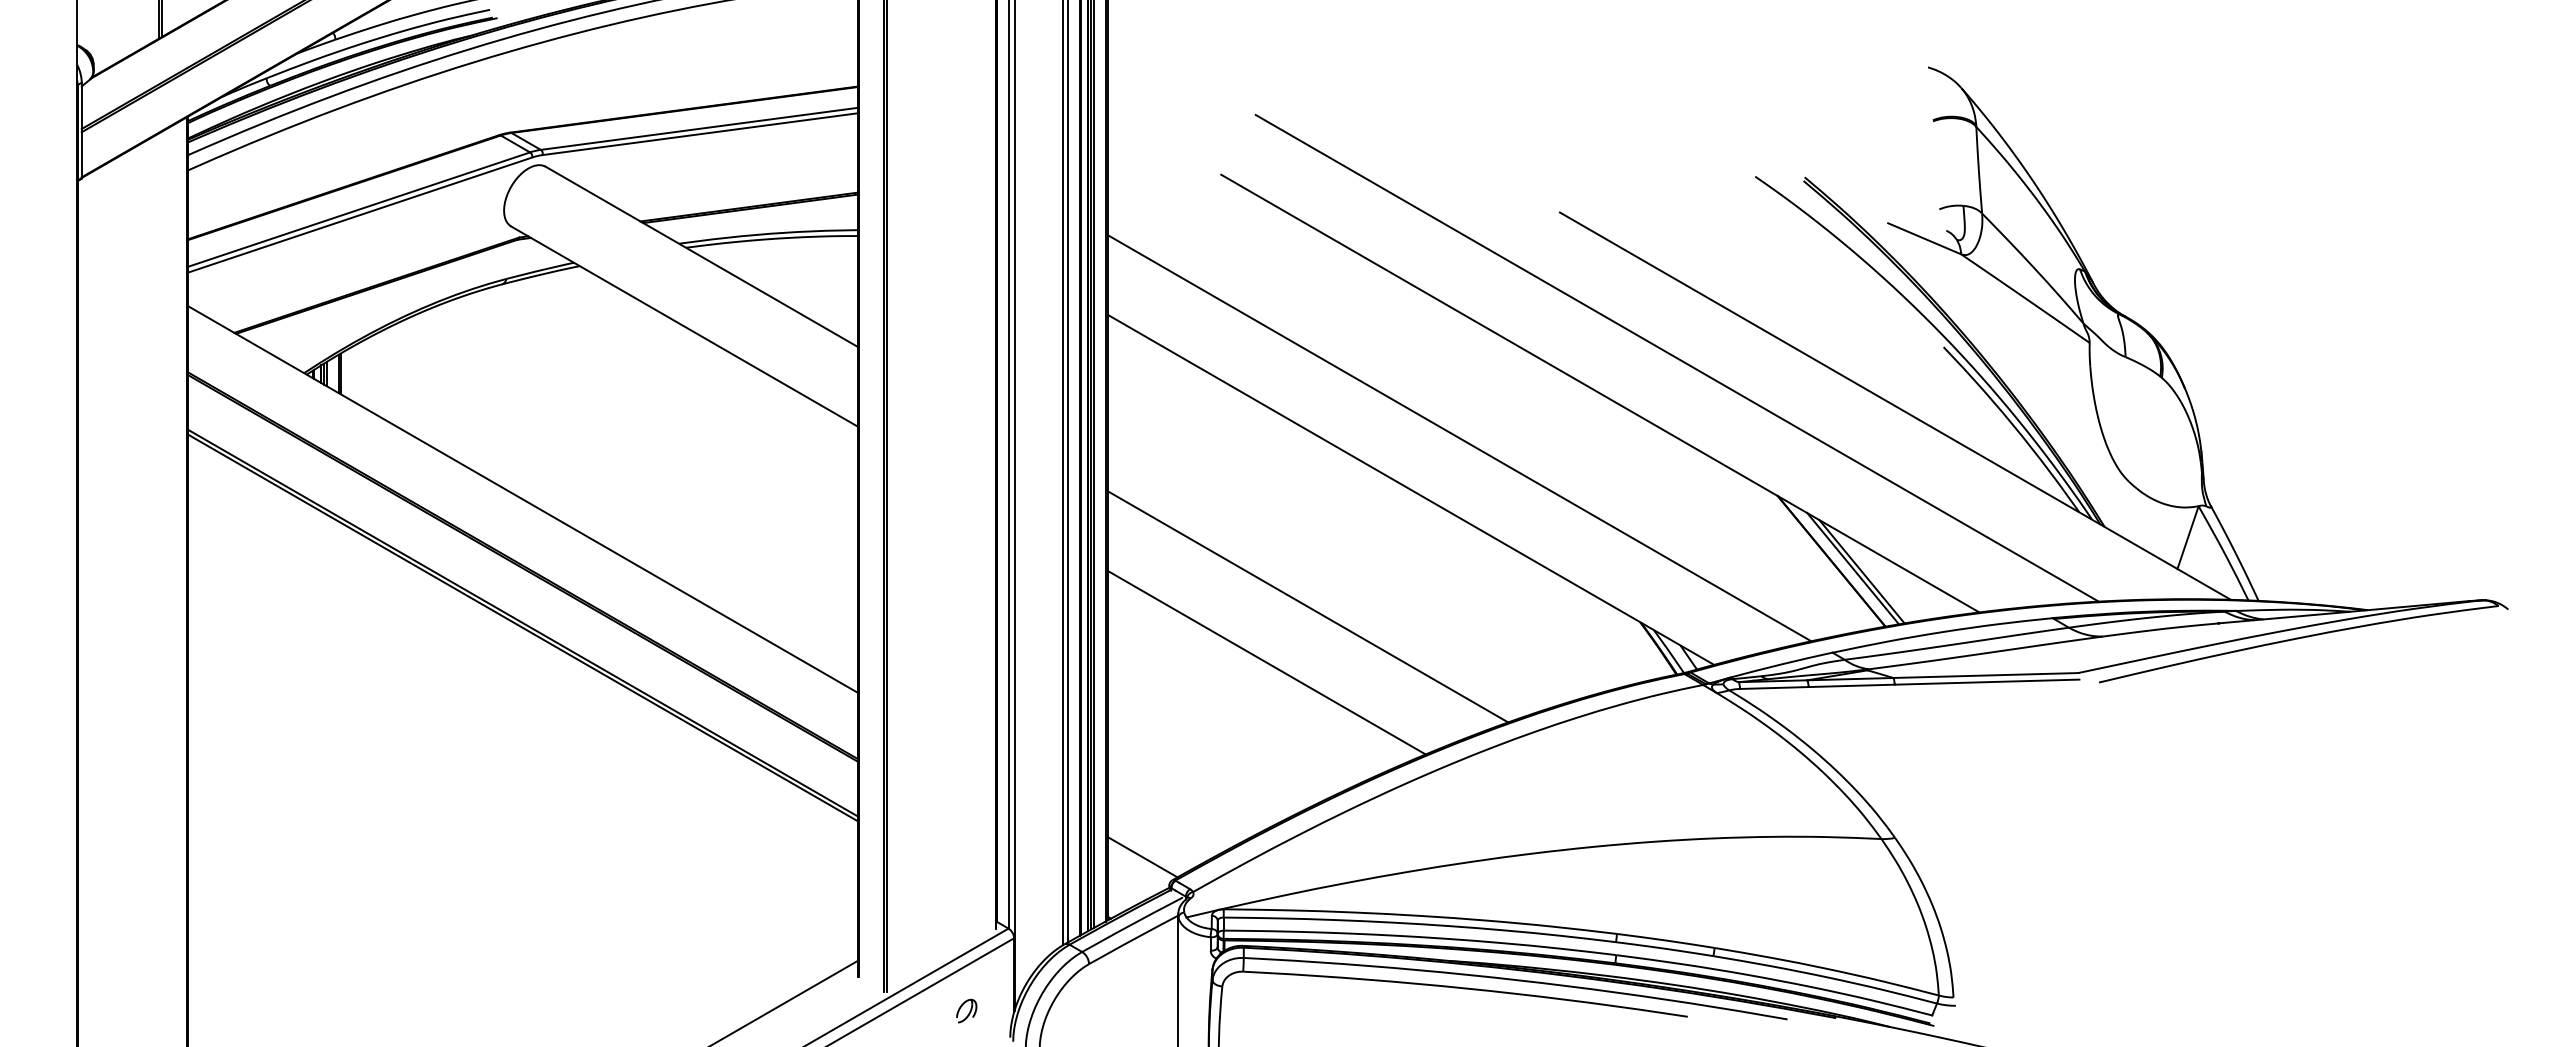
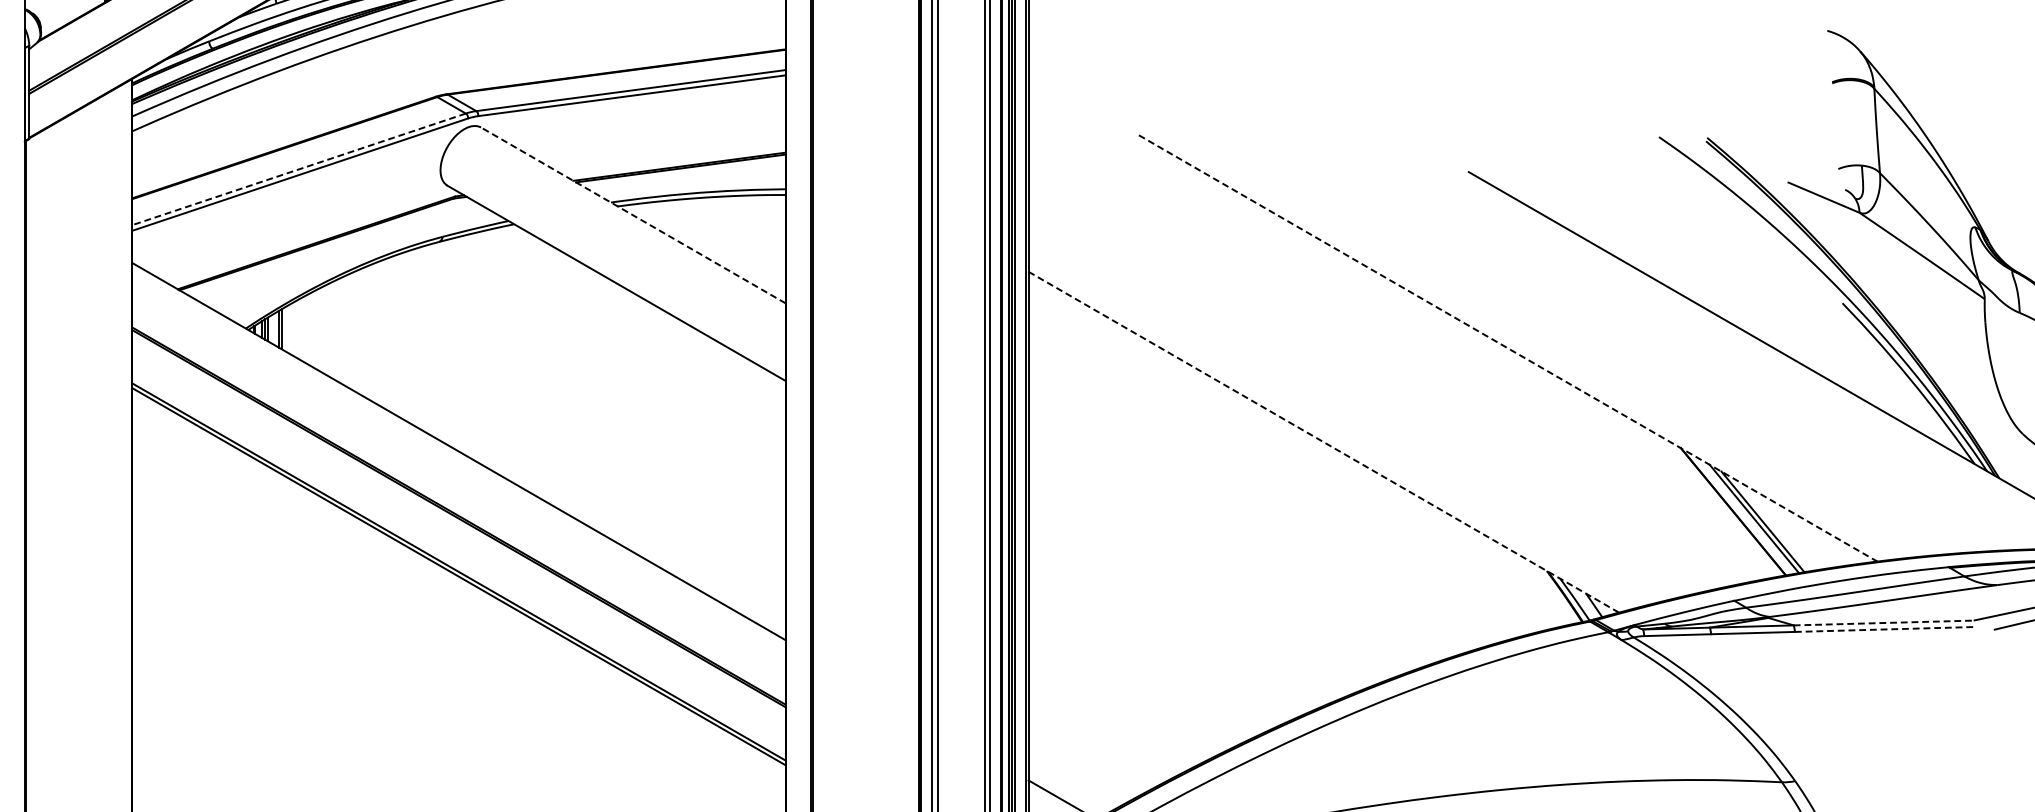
line: (358, 209) -> (298, 169), solid -> dashed
line: (702, 257) -> (633, 215), solid -> dashed
line: (1676, 357) -> (1582, 313), removed
line: (1600, 393) -> (1508, 348), solid -> dashed
line: (1459, 438) -> (1371, 392), removed
line: (1411, 490) -> (1324, 442), solid -> dashed
line: (1307, 606) -> (1222, 555), removed
line: (1266, 662) -> (1183, 610), removed
line: (1986, 675) -> (1884, 622), solid -> dashed
line: (1987, 682) -> (1885, 629), solid -> dashed

